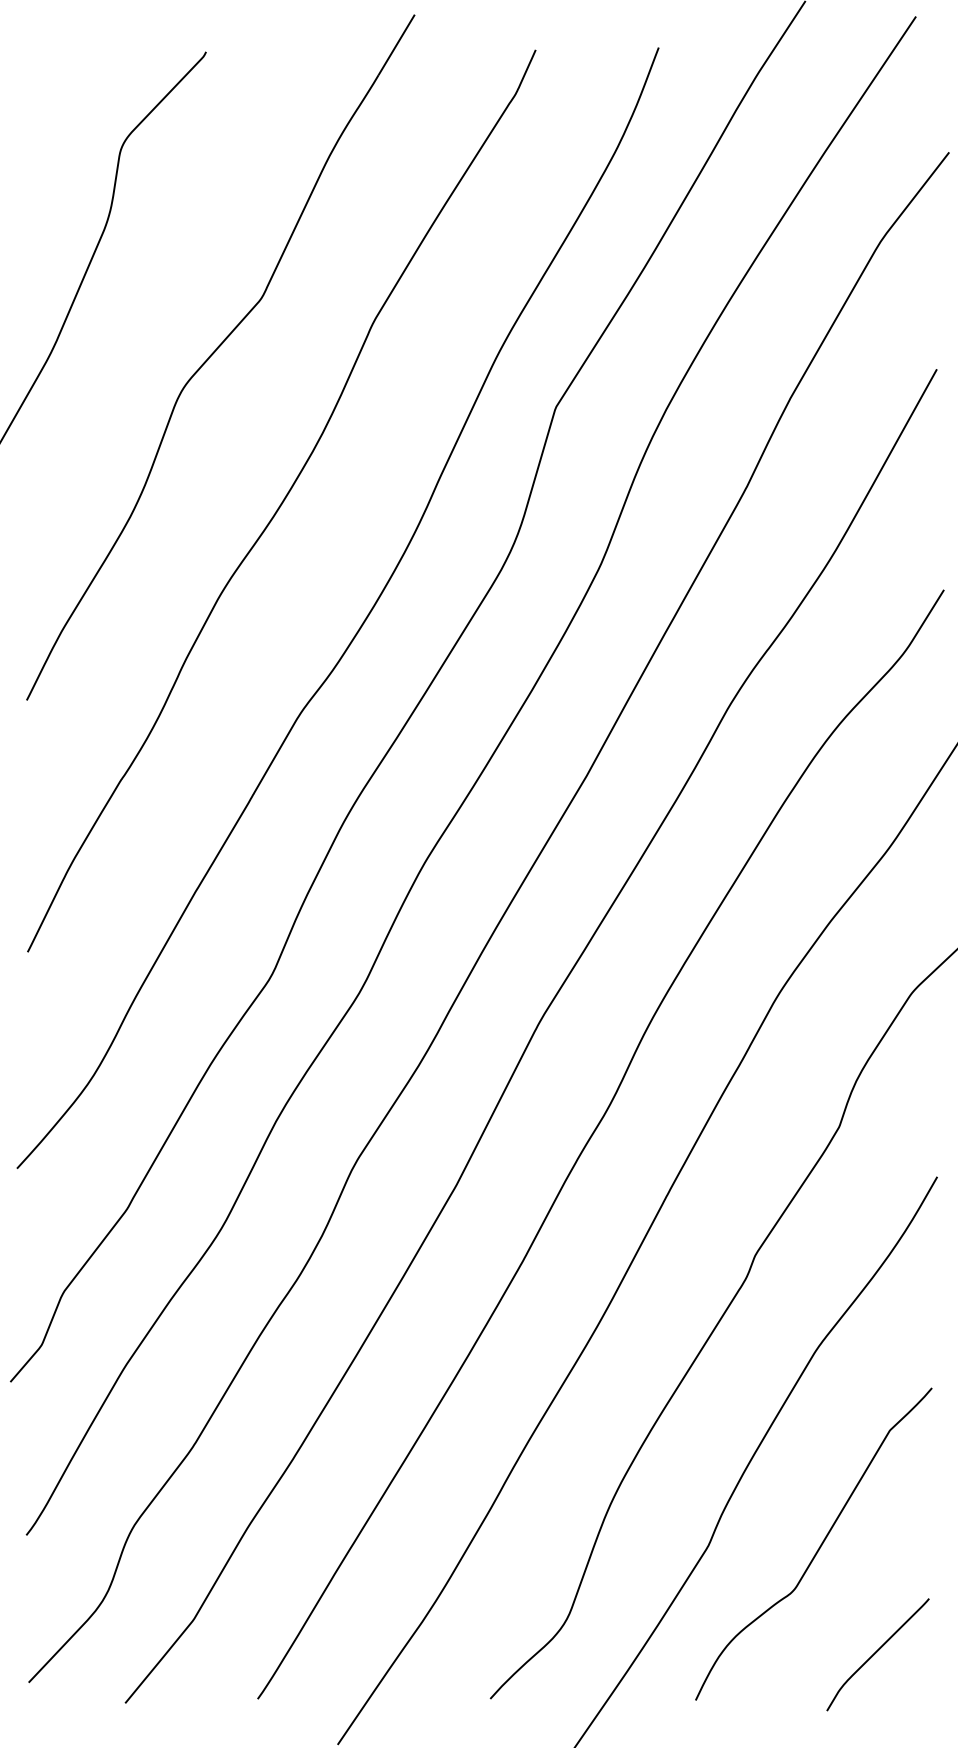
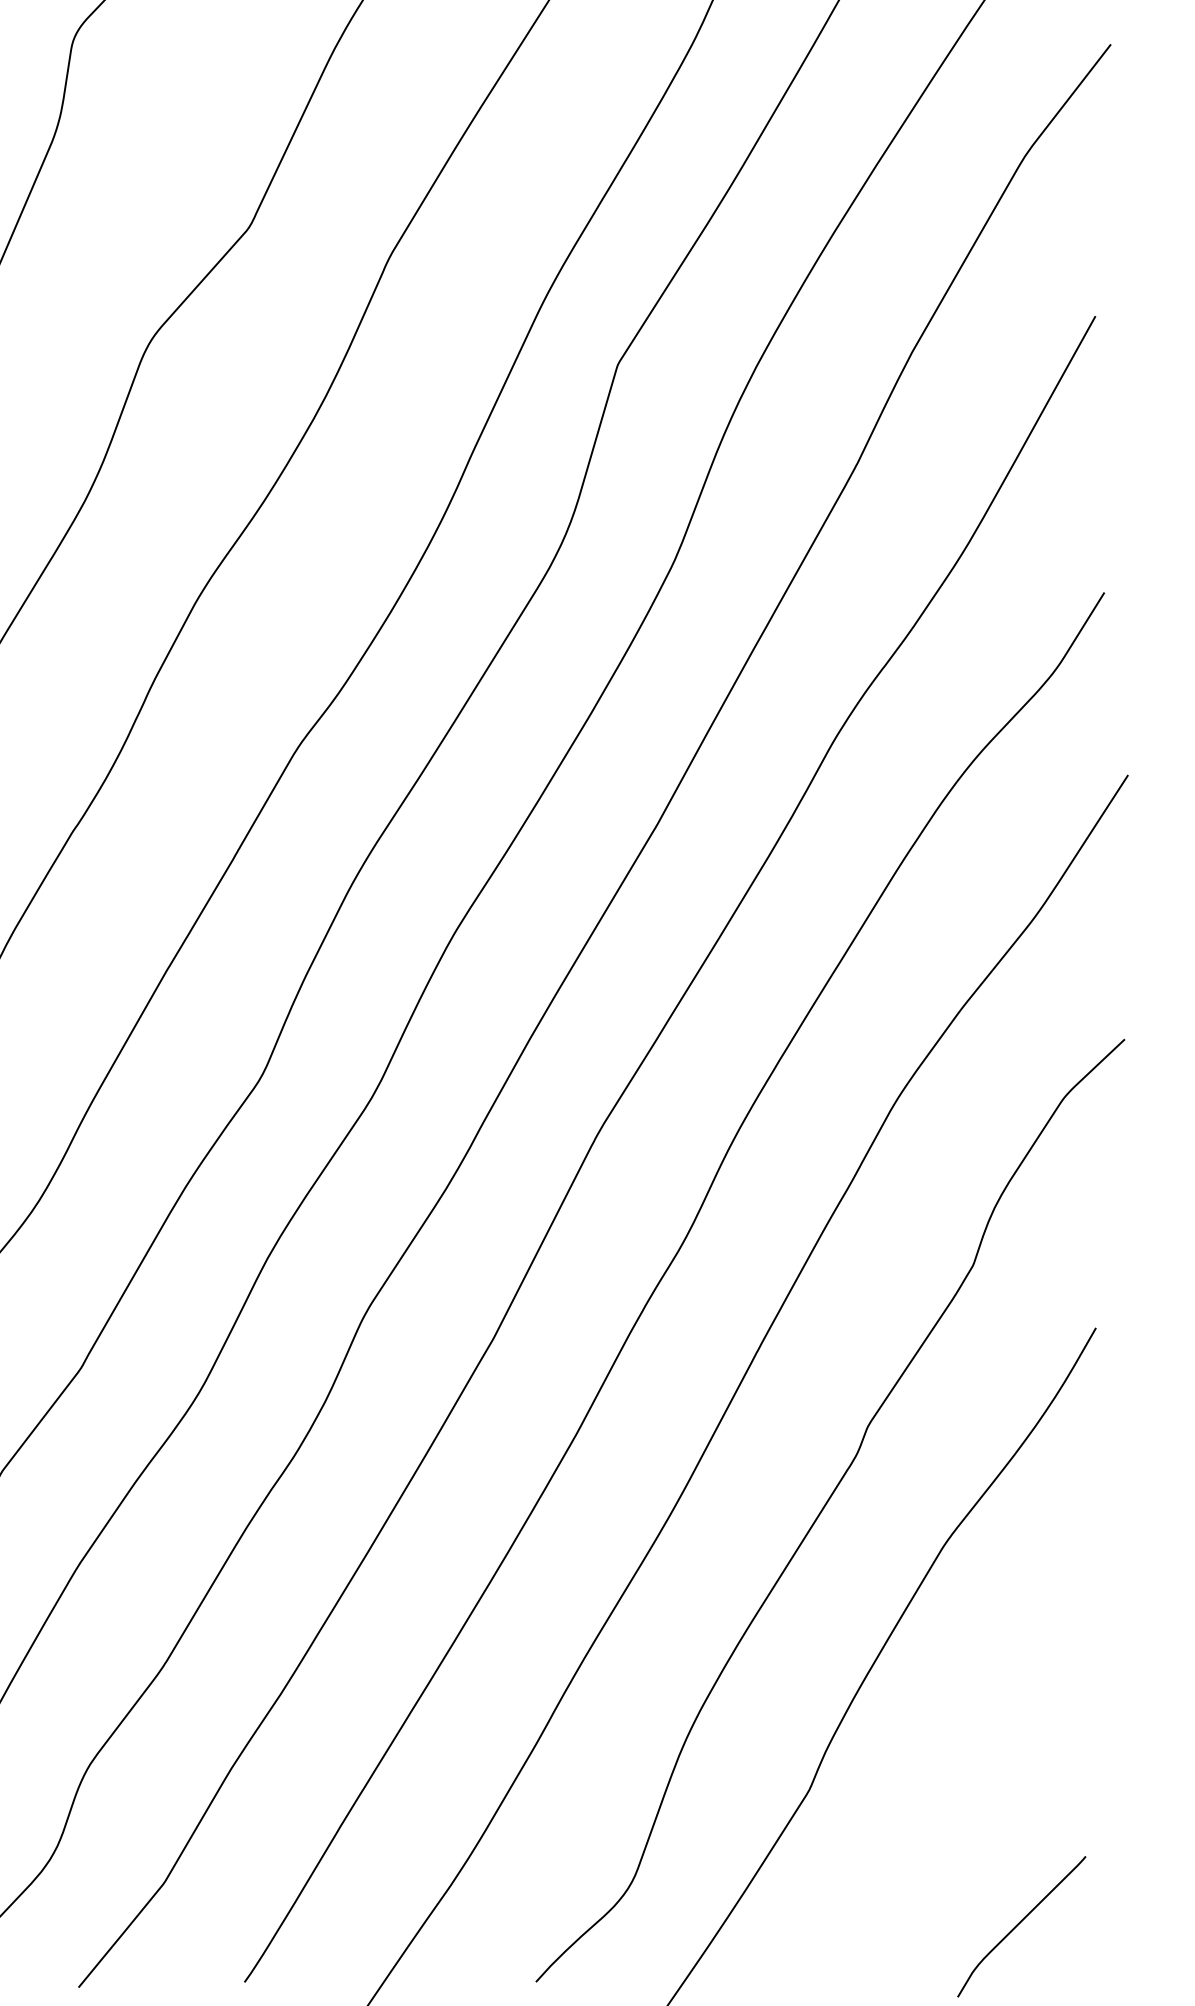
curve: (818, 1547) -> (947, 1792), removed

